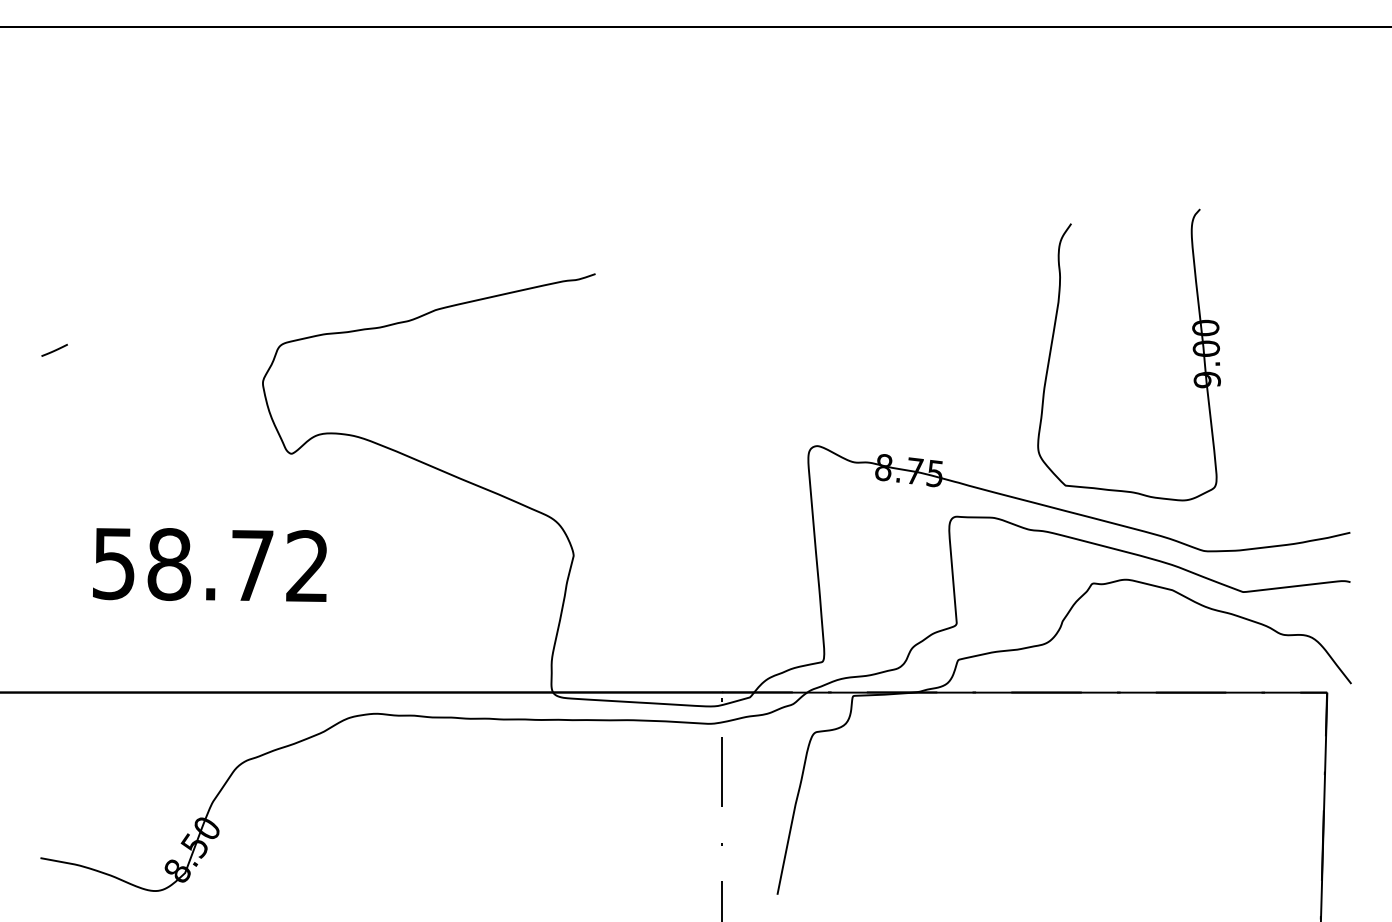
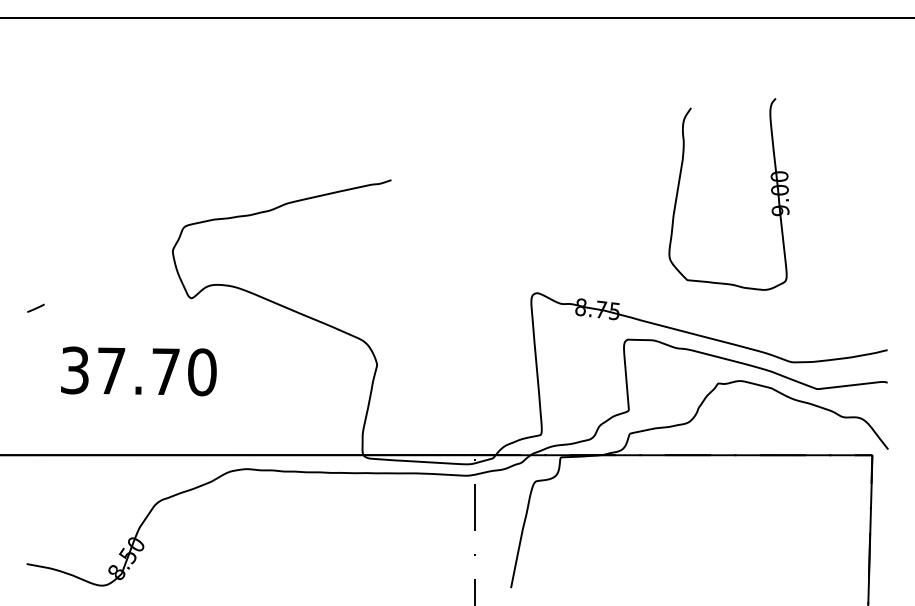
line: (53, 349) -> (35, 307), moved
part: (1193, 352) -> (771, 192), moved
text: (210, 565) -> (138, 371), 58.72 -> 37.70

